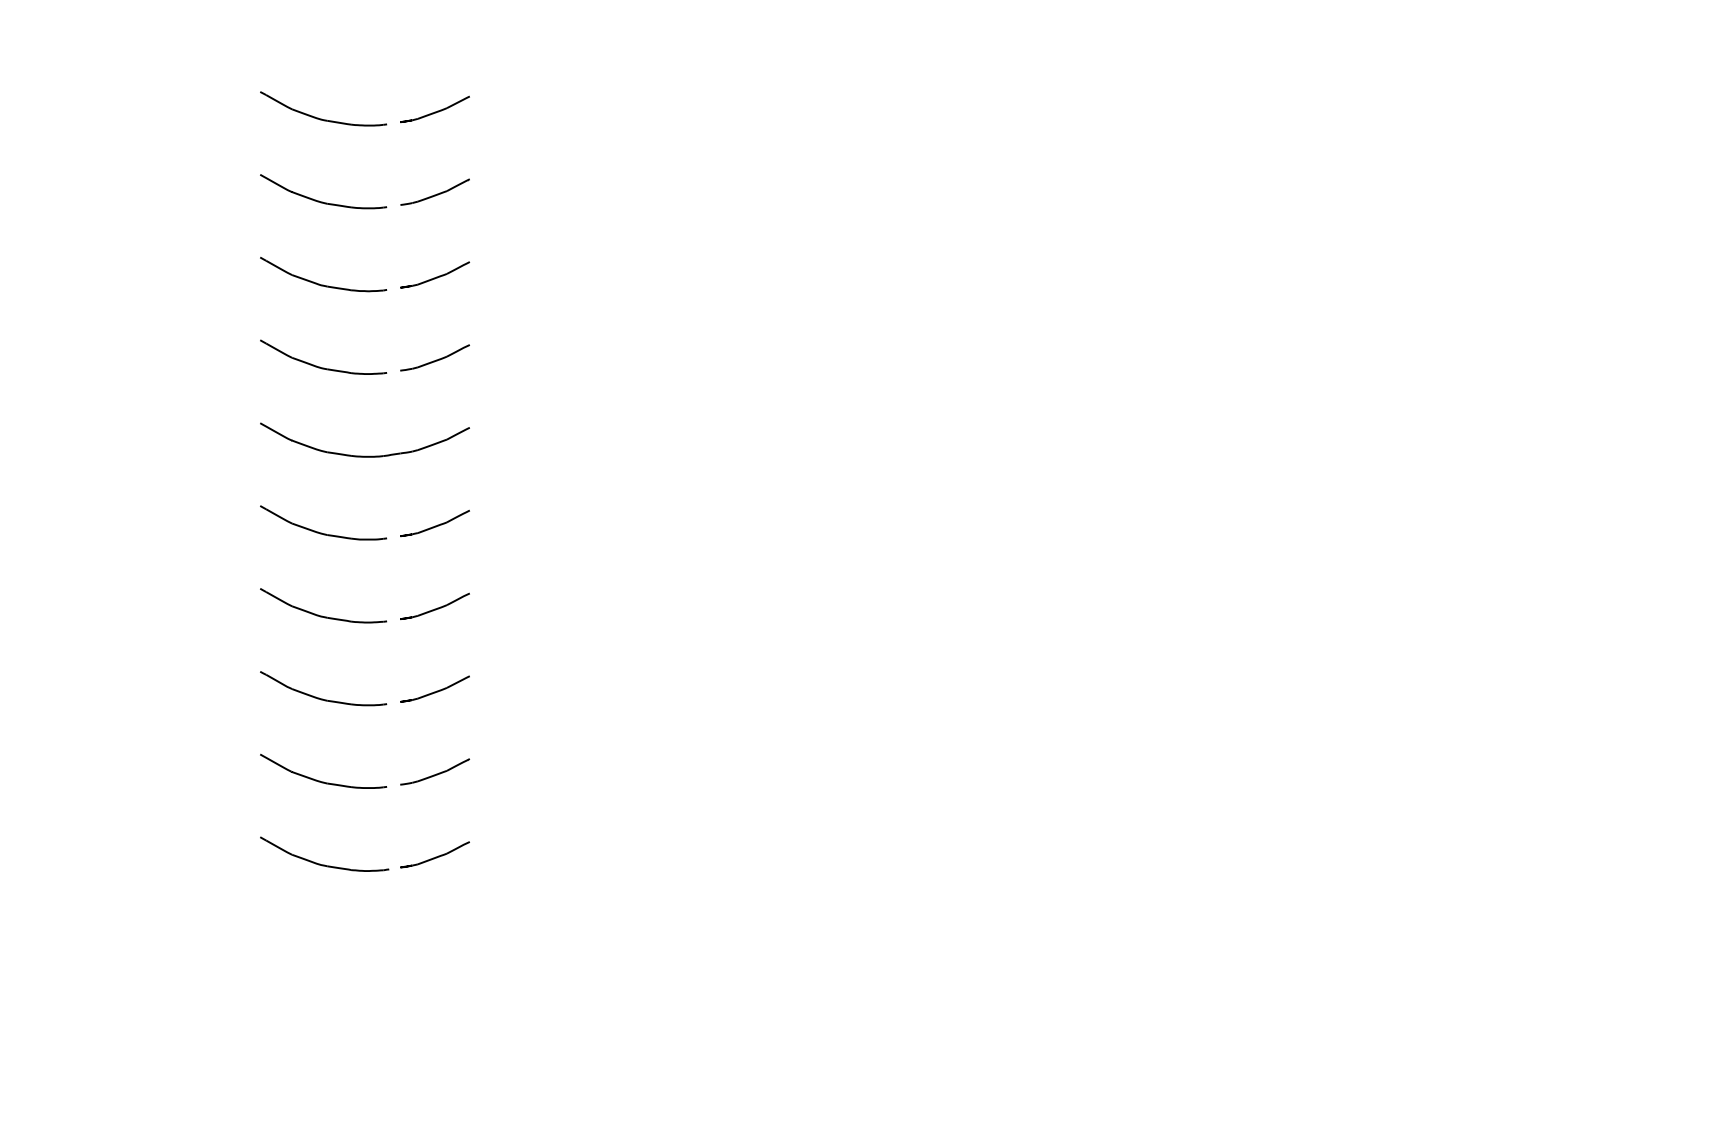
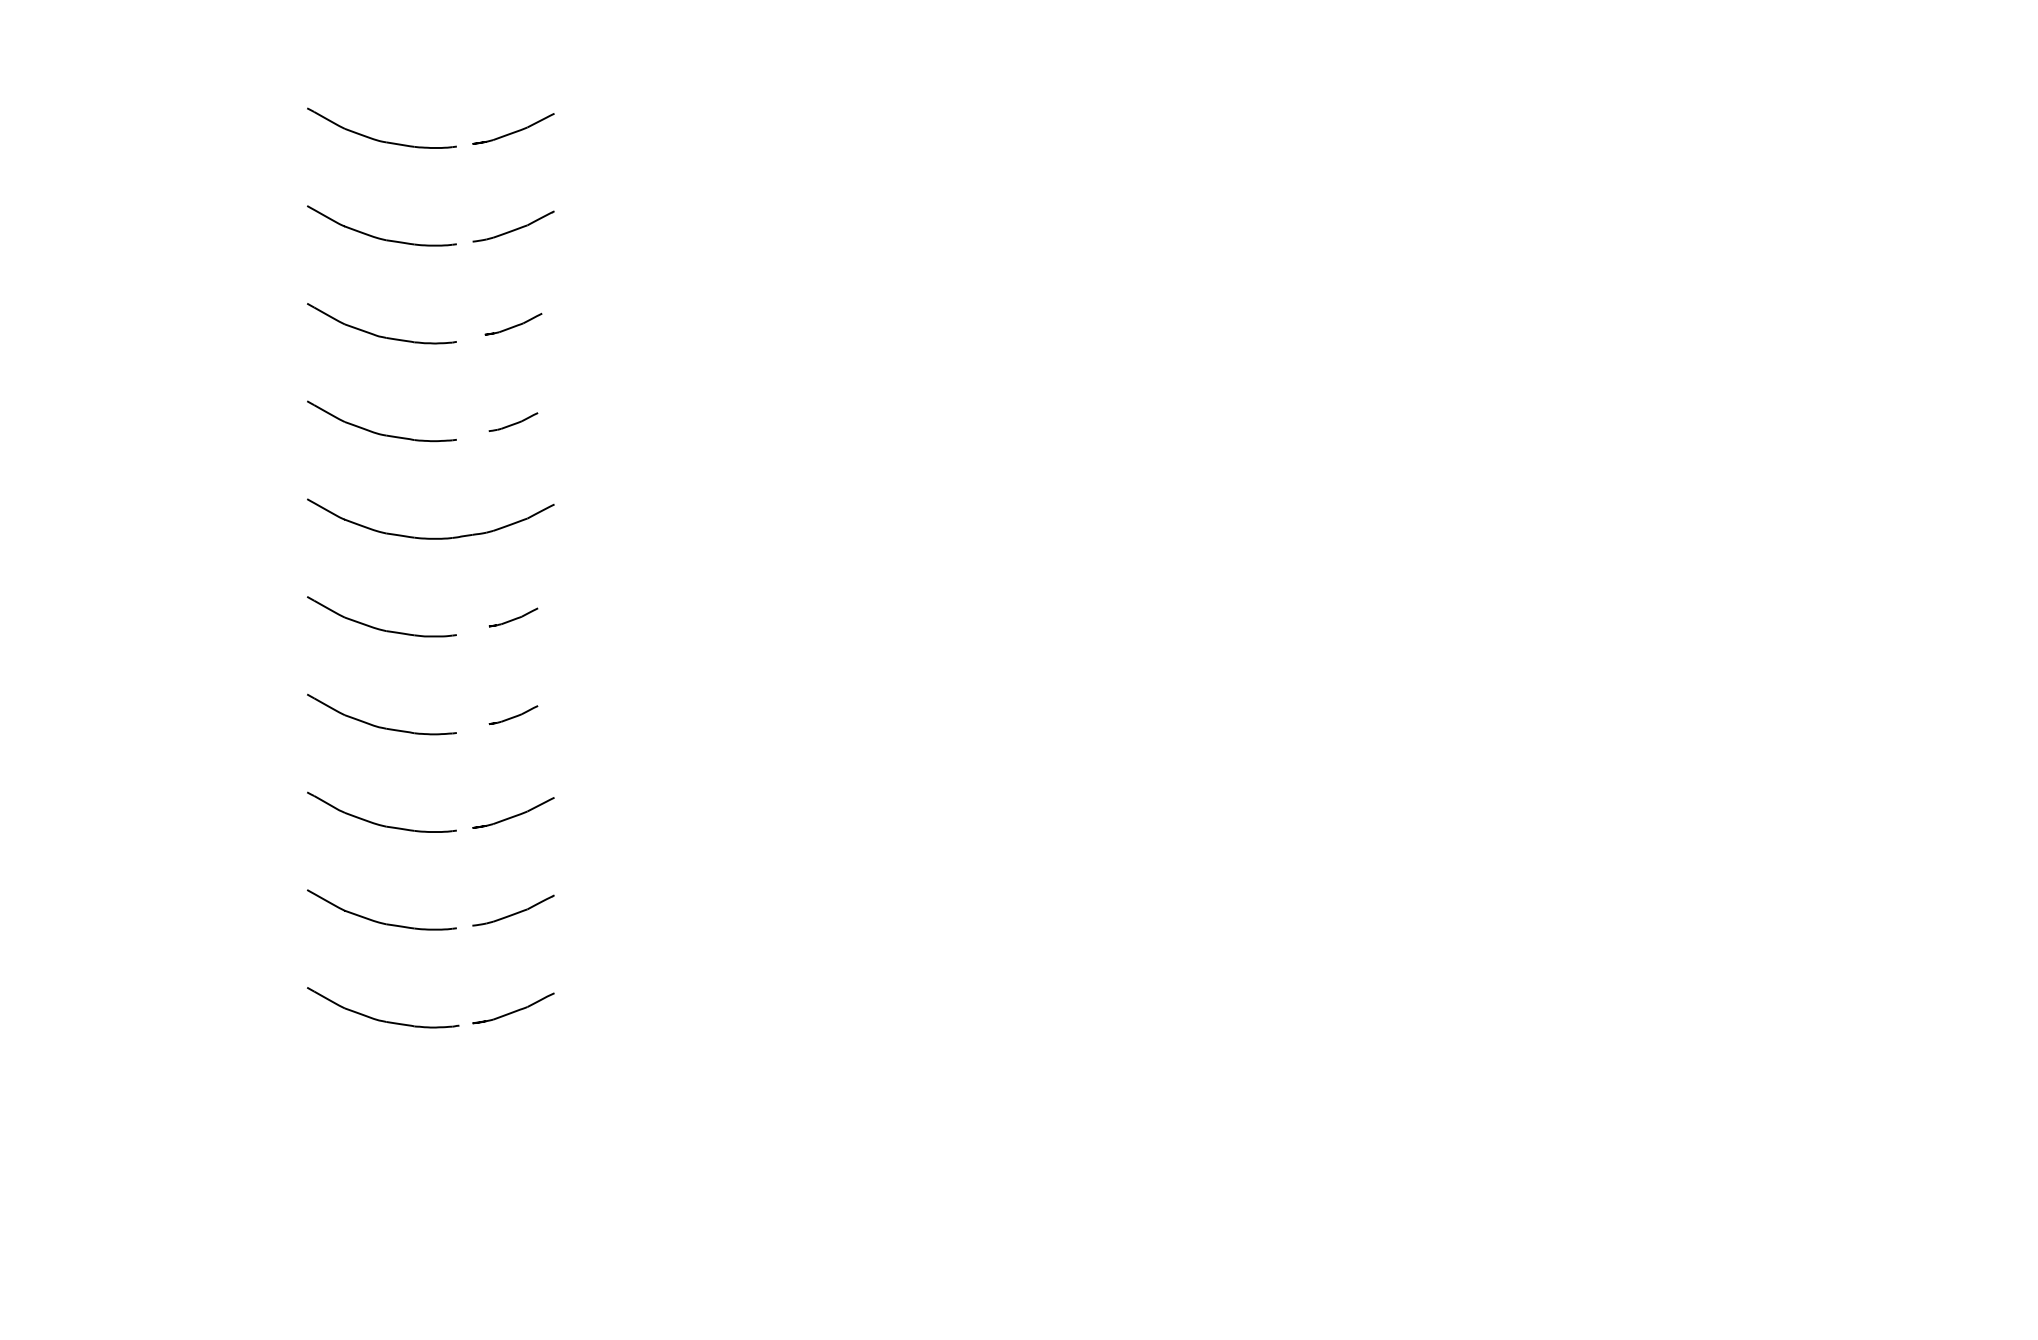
part: (434, 274) -> (512, 323), size x0.7
part: (434, 357) -> (512, 421), size x0.6
part: (434, 523) -> (512, 617), size x0.6
part: (434, 605) -> (512, 714), size x0.6

